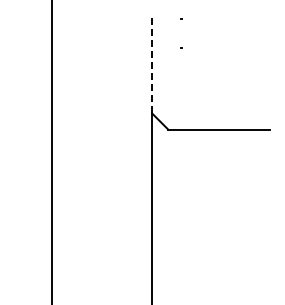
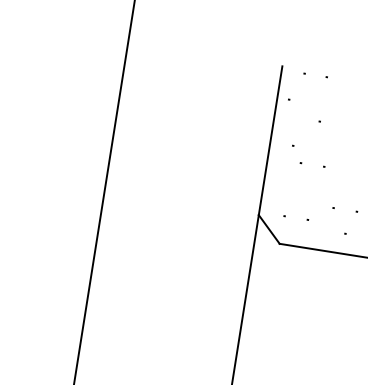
line: (152, 64) -> (271, 140), dashed -> solid

